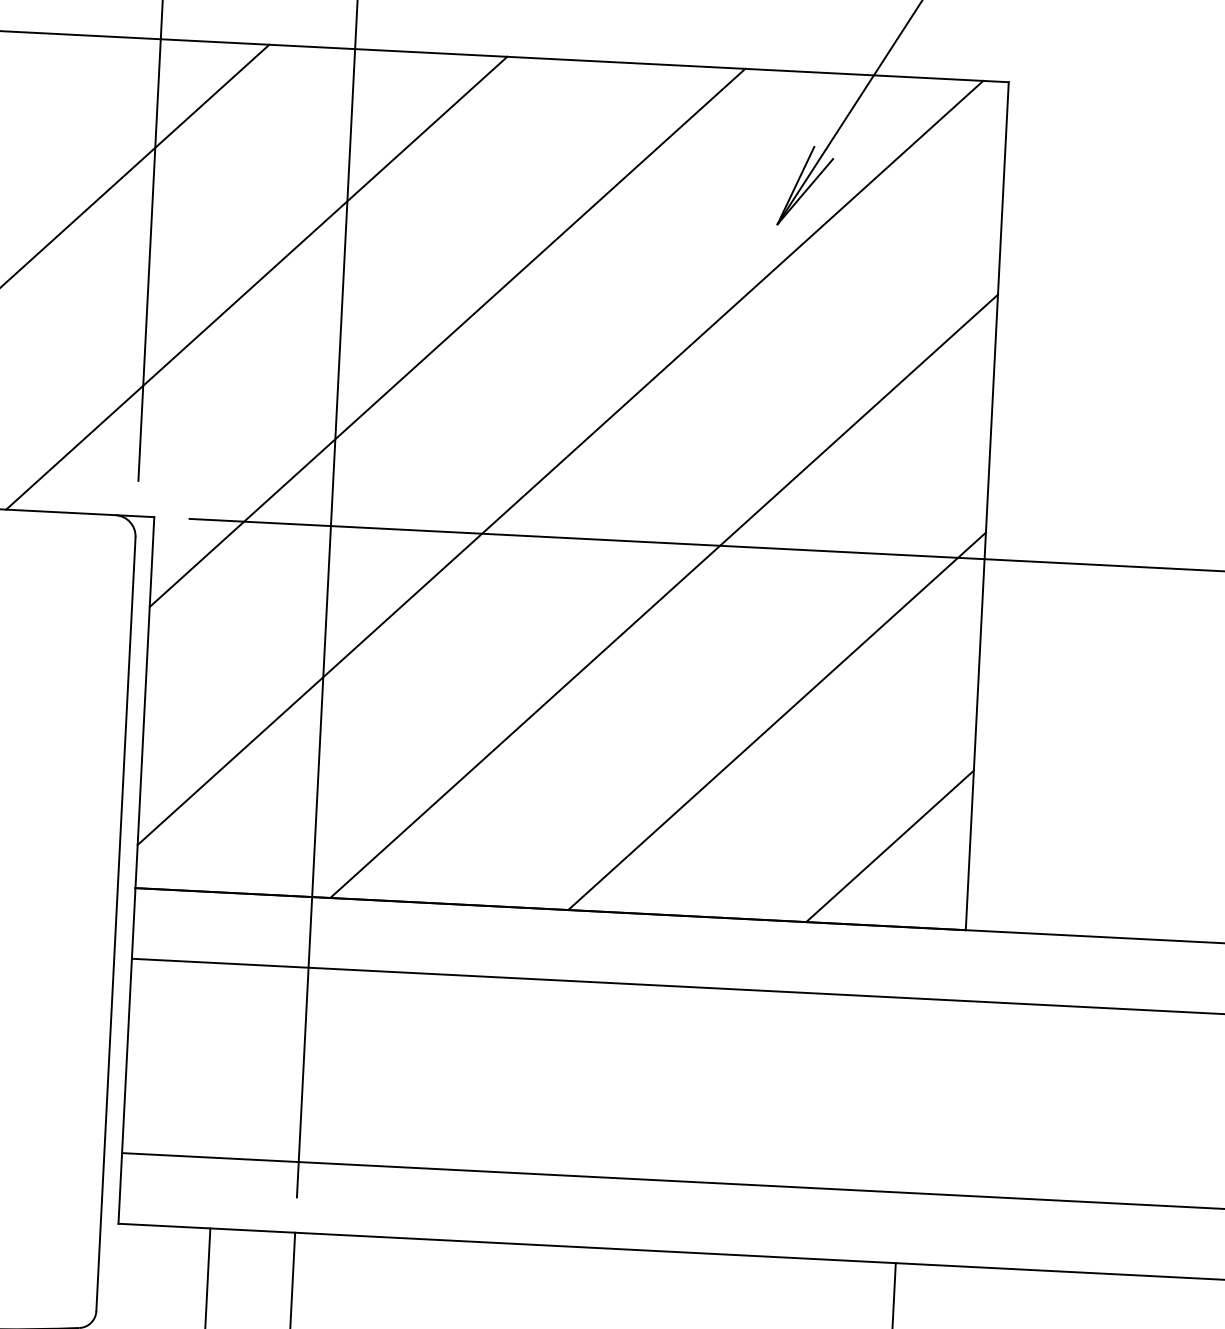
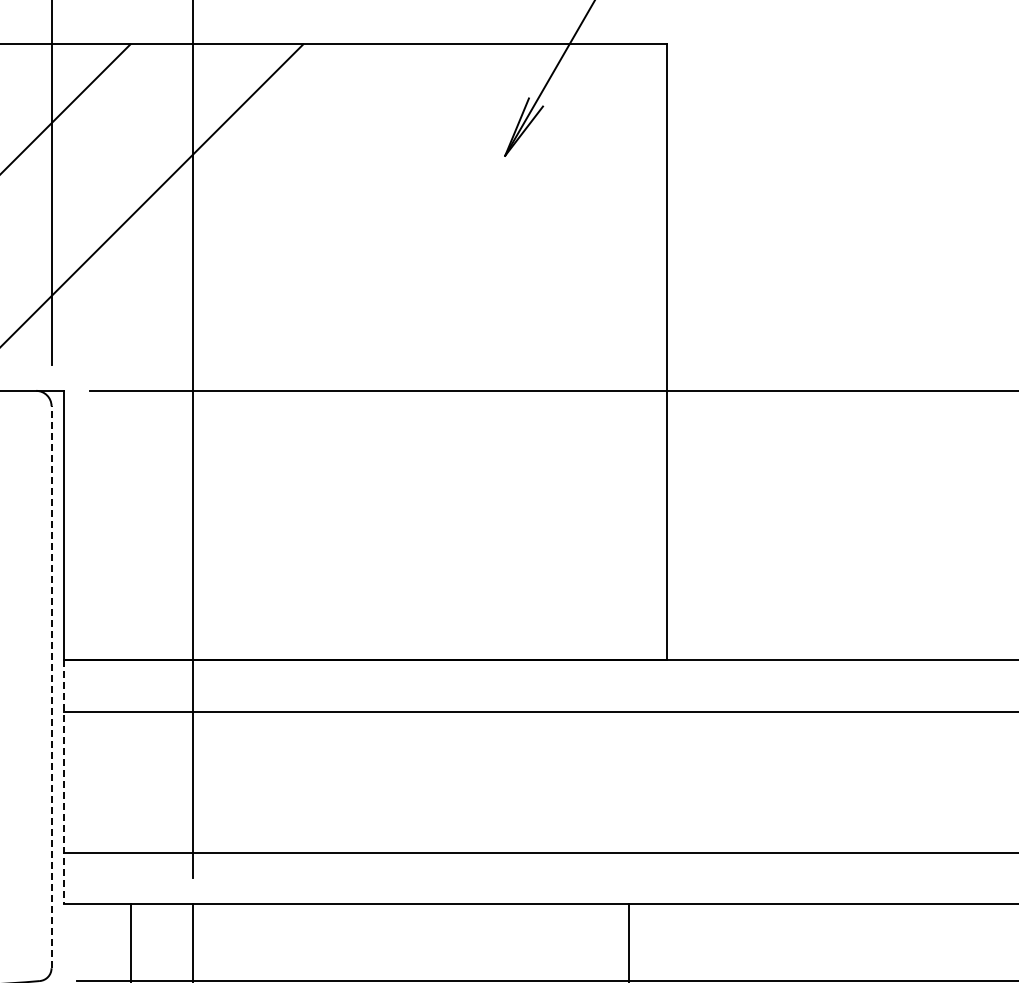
line: (447, 338) -> (270, 250), removed
line: (560, 462) -> (356, 336), removed
line: (663, 596) -> (436, 429), removed
line: (776, 720) -> (522, 515), removed
line: (890, 846) -> (609, 602), removed
line: (115, 924) -> (51, 687), solid -> dashed
line: (127, 1056) -> (64, 782), solid -> dashed

